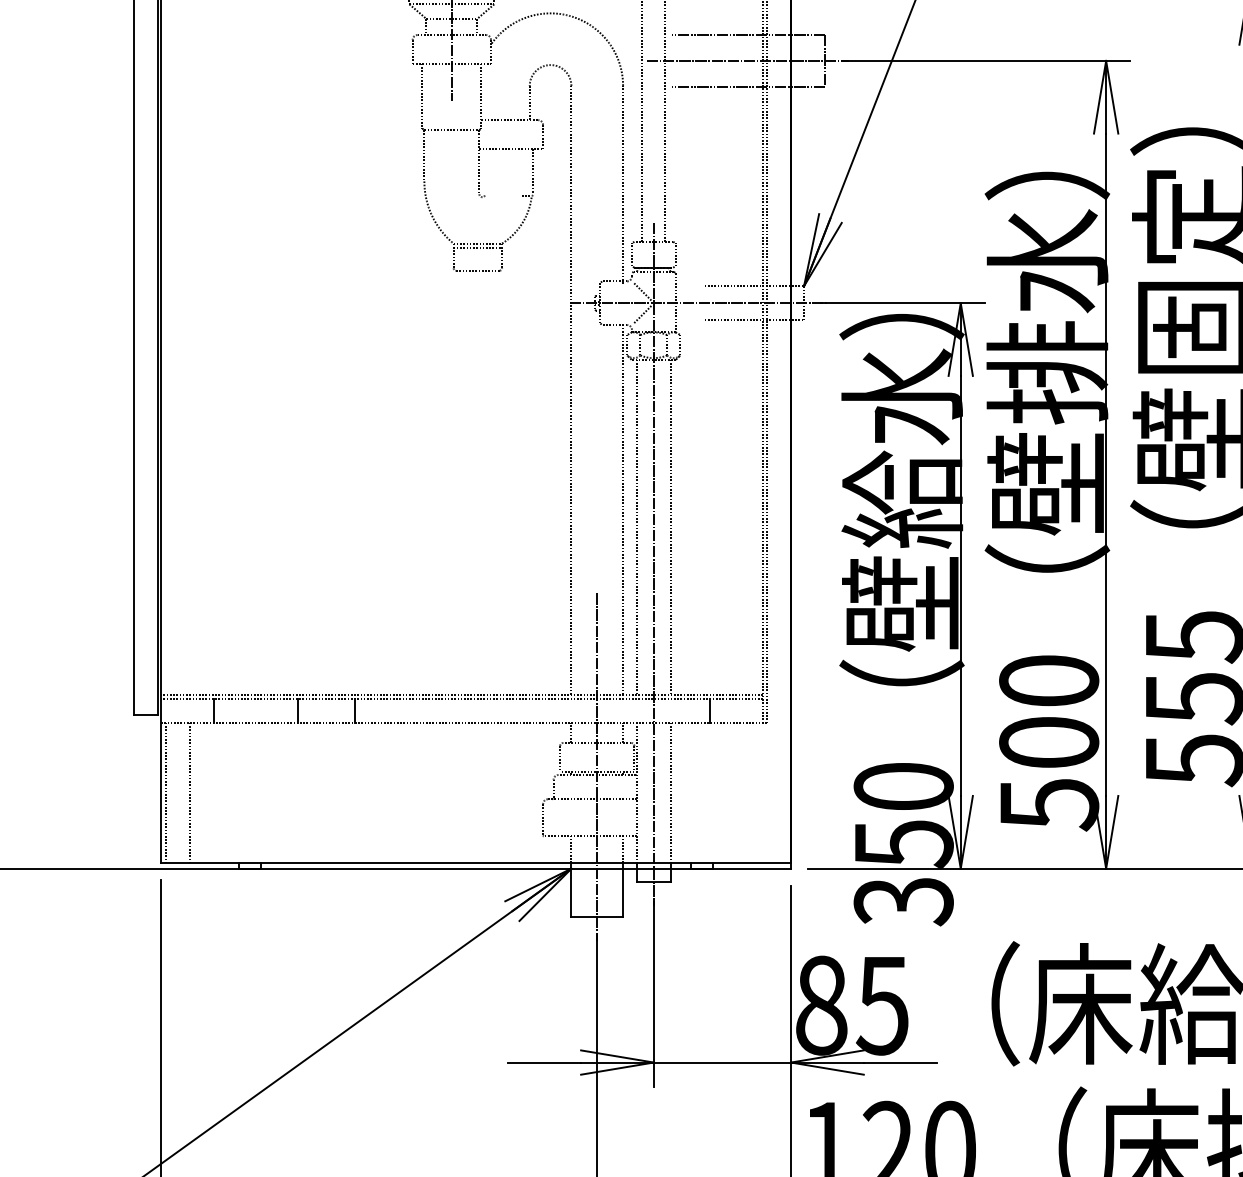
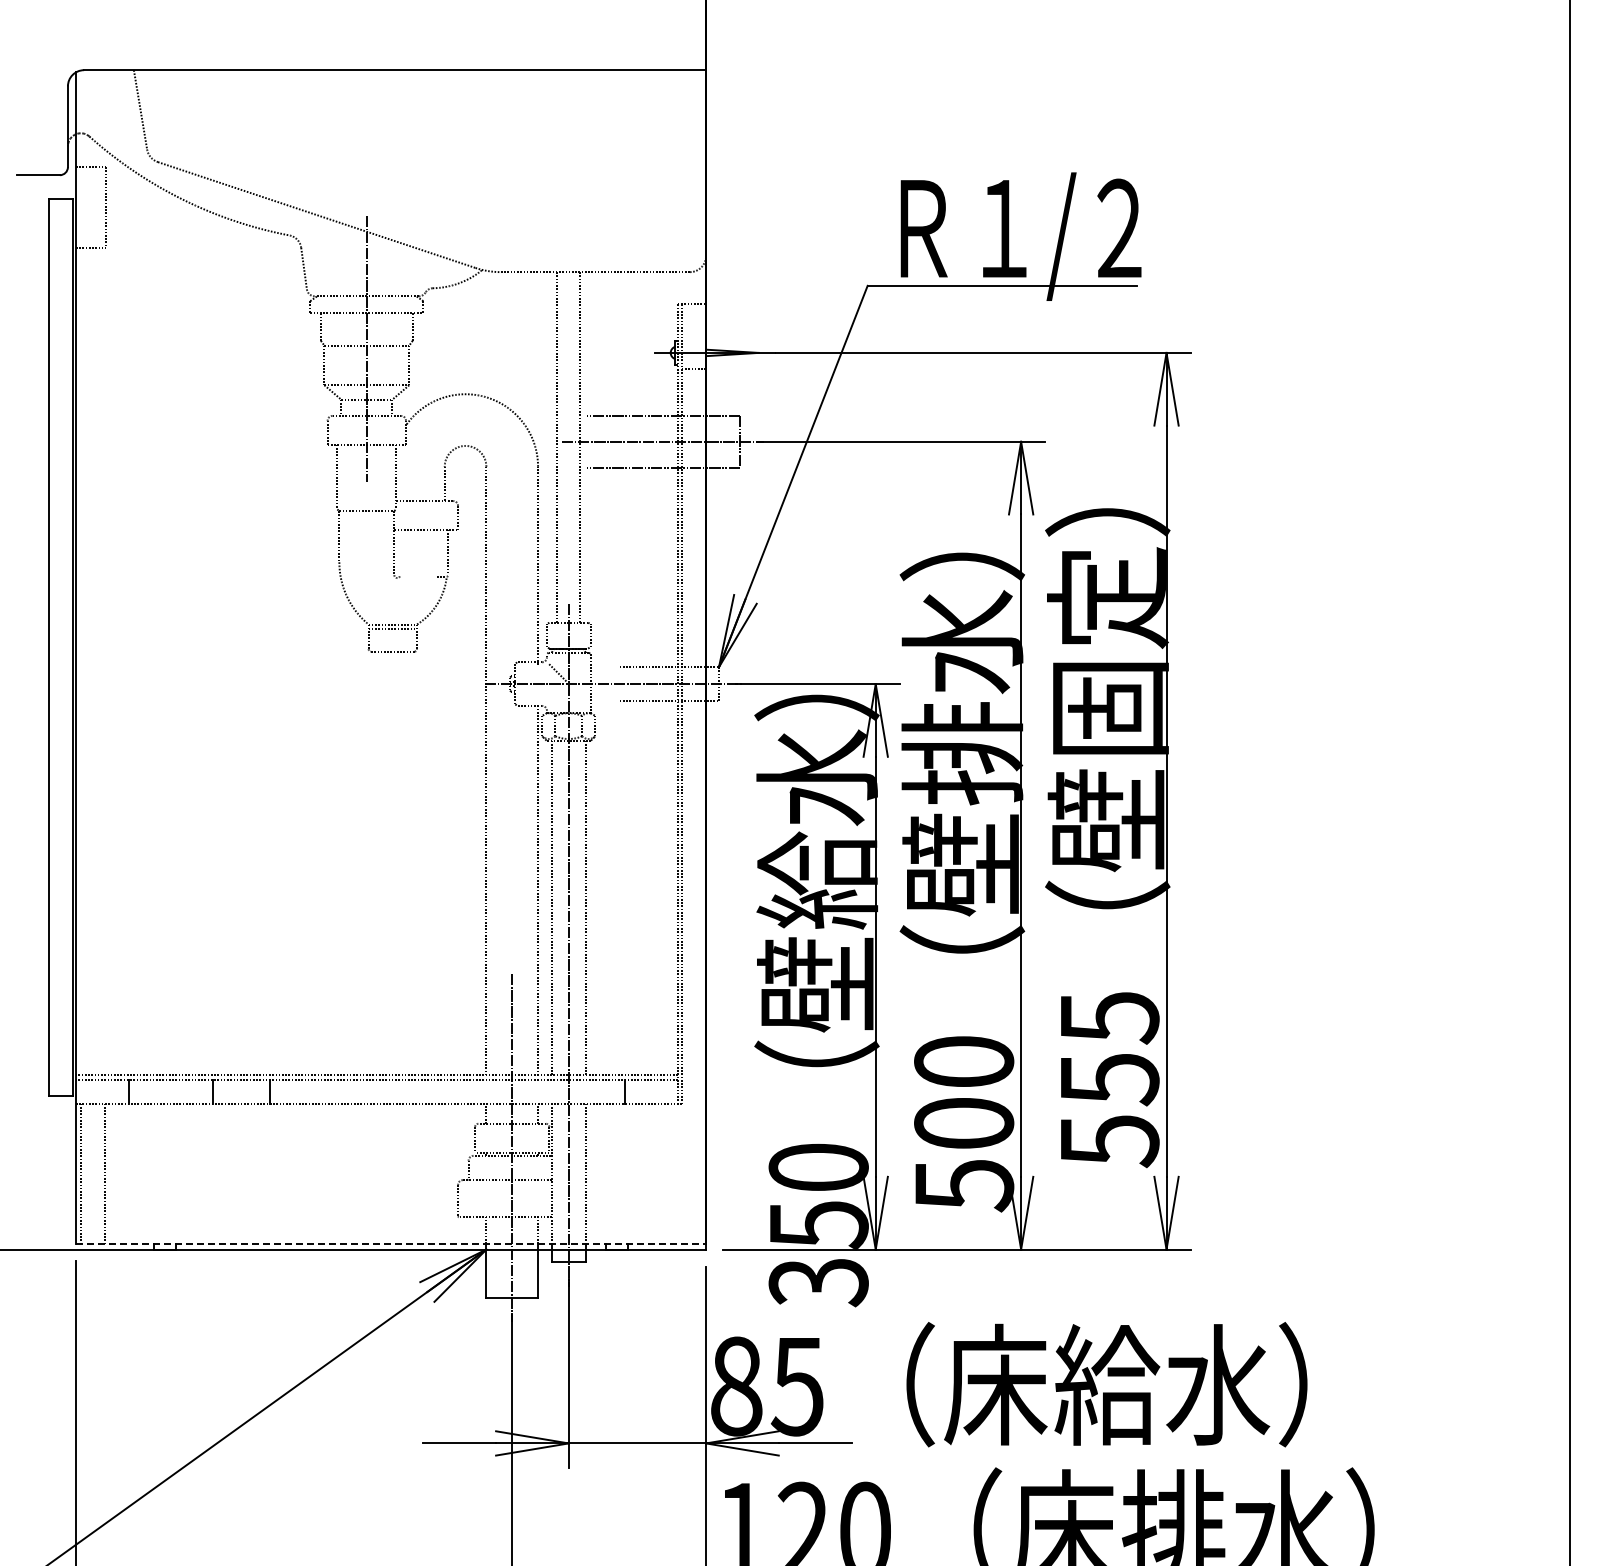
line: (642, 313) -> (557, 694), removed
line: (476, 862) -> (391, 1243), solid -> dashed

